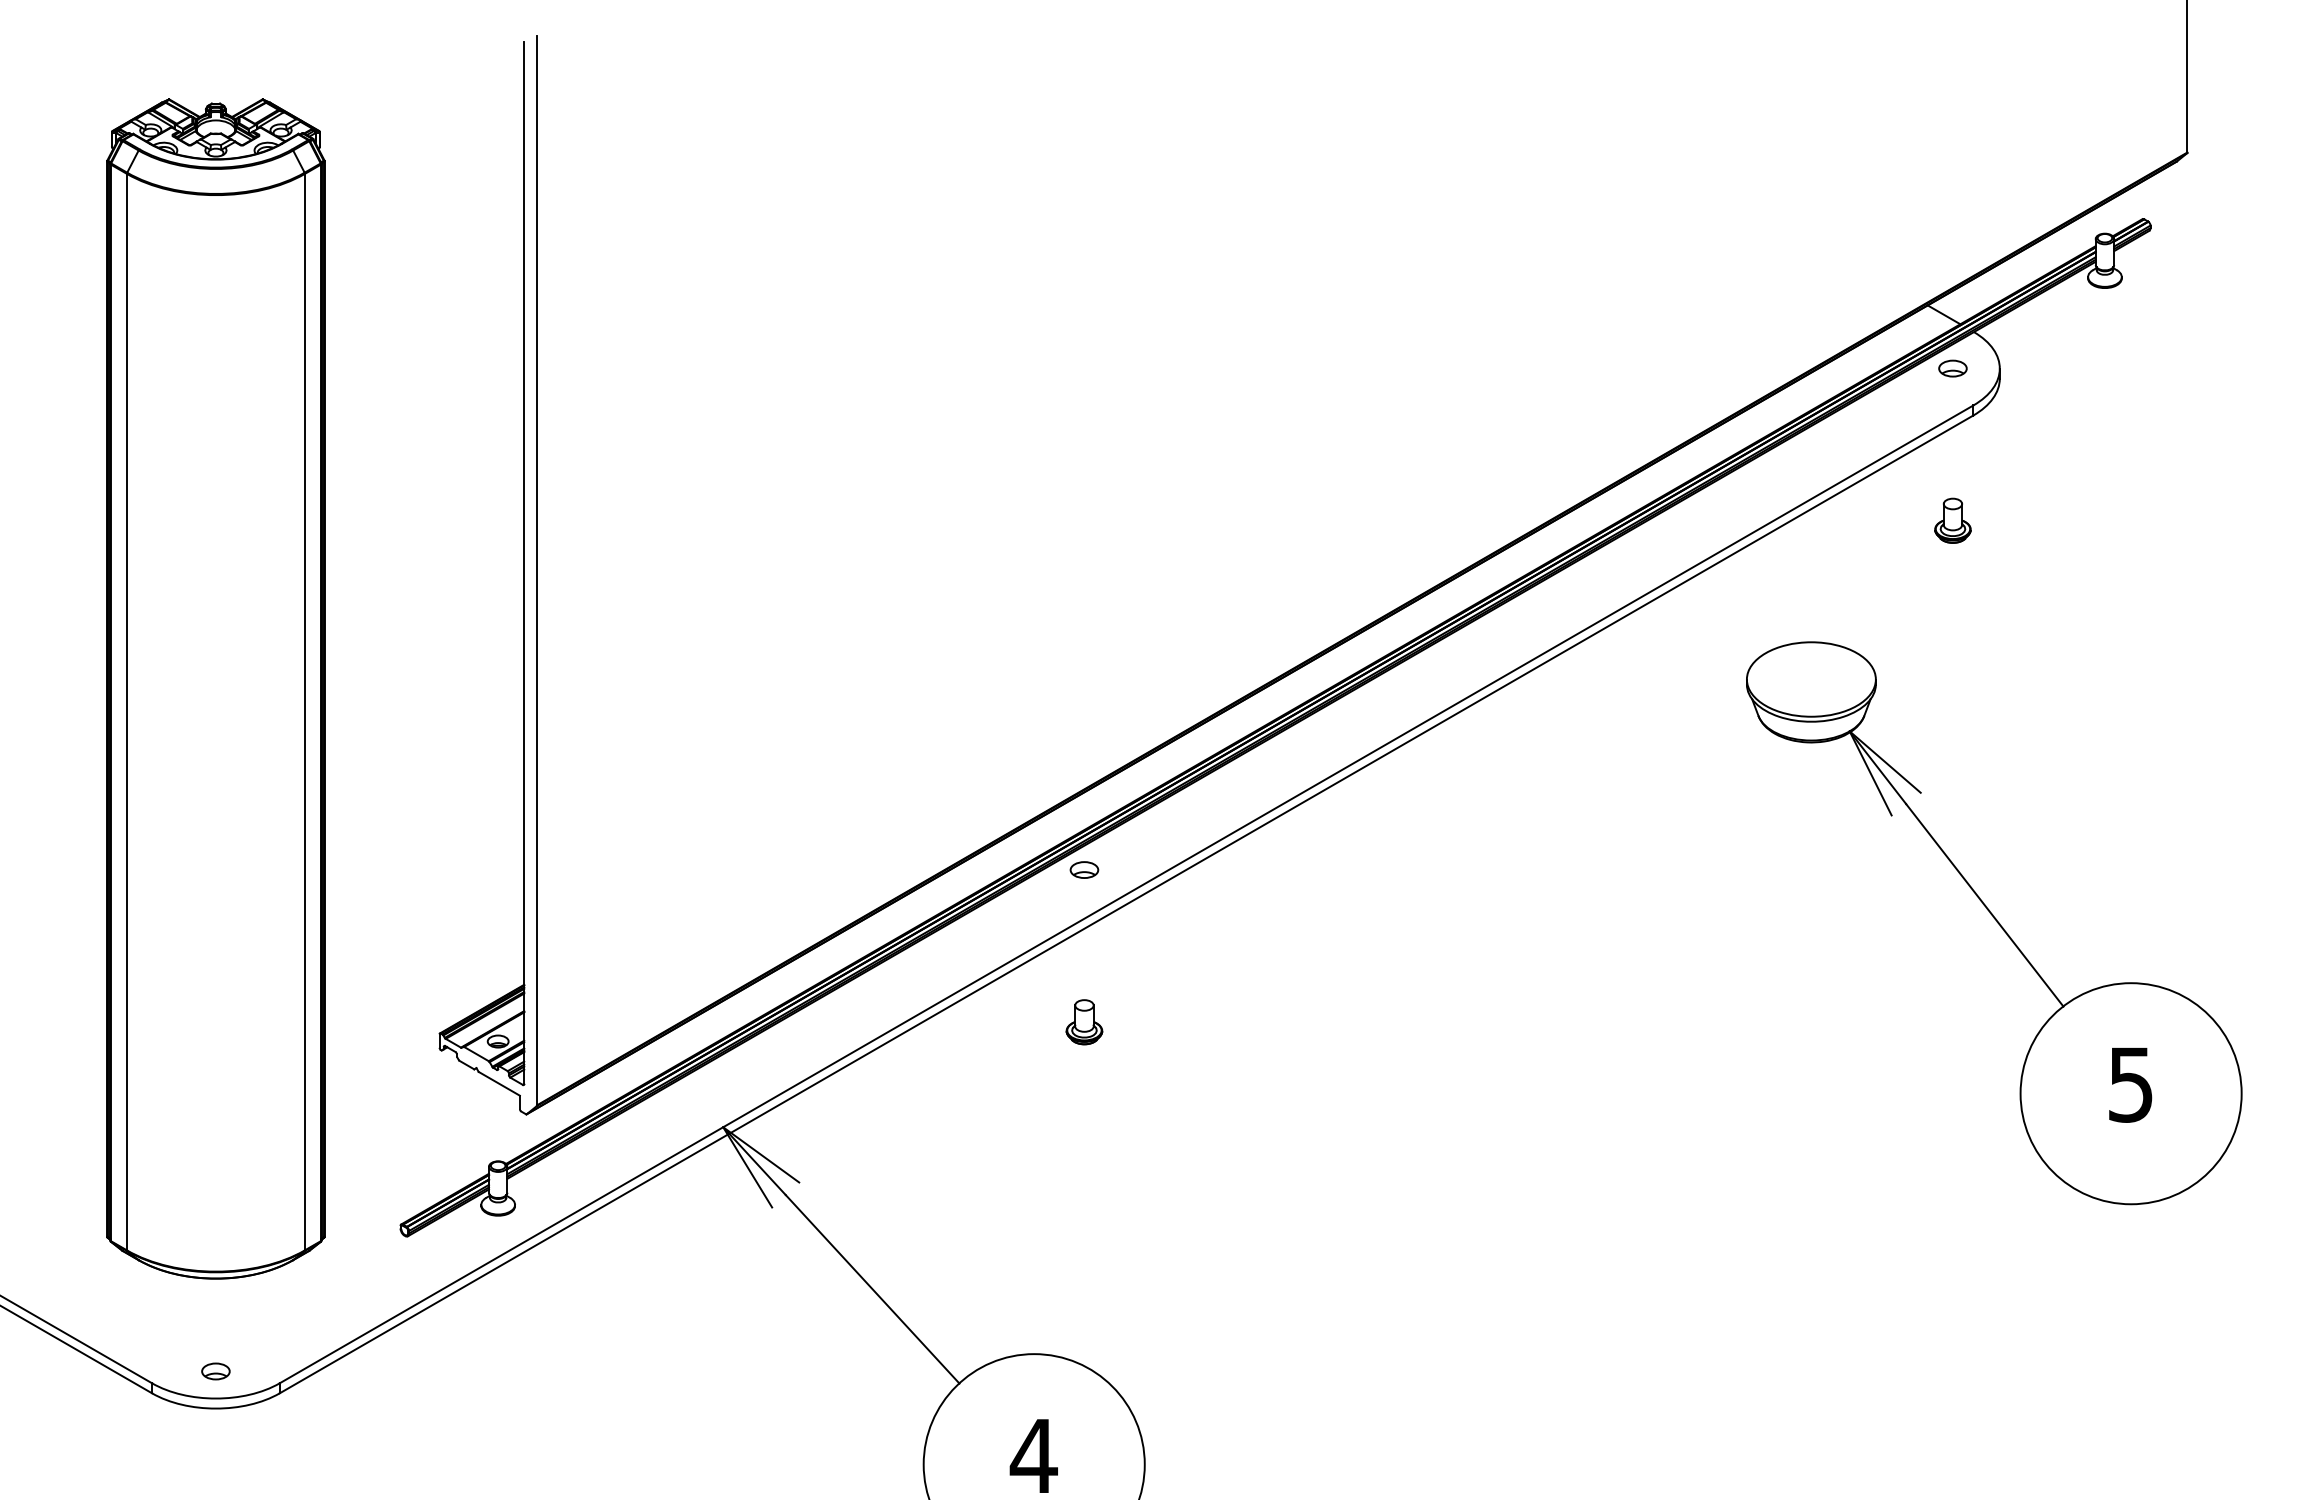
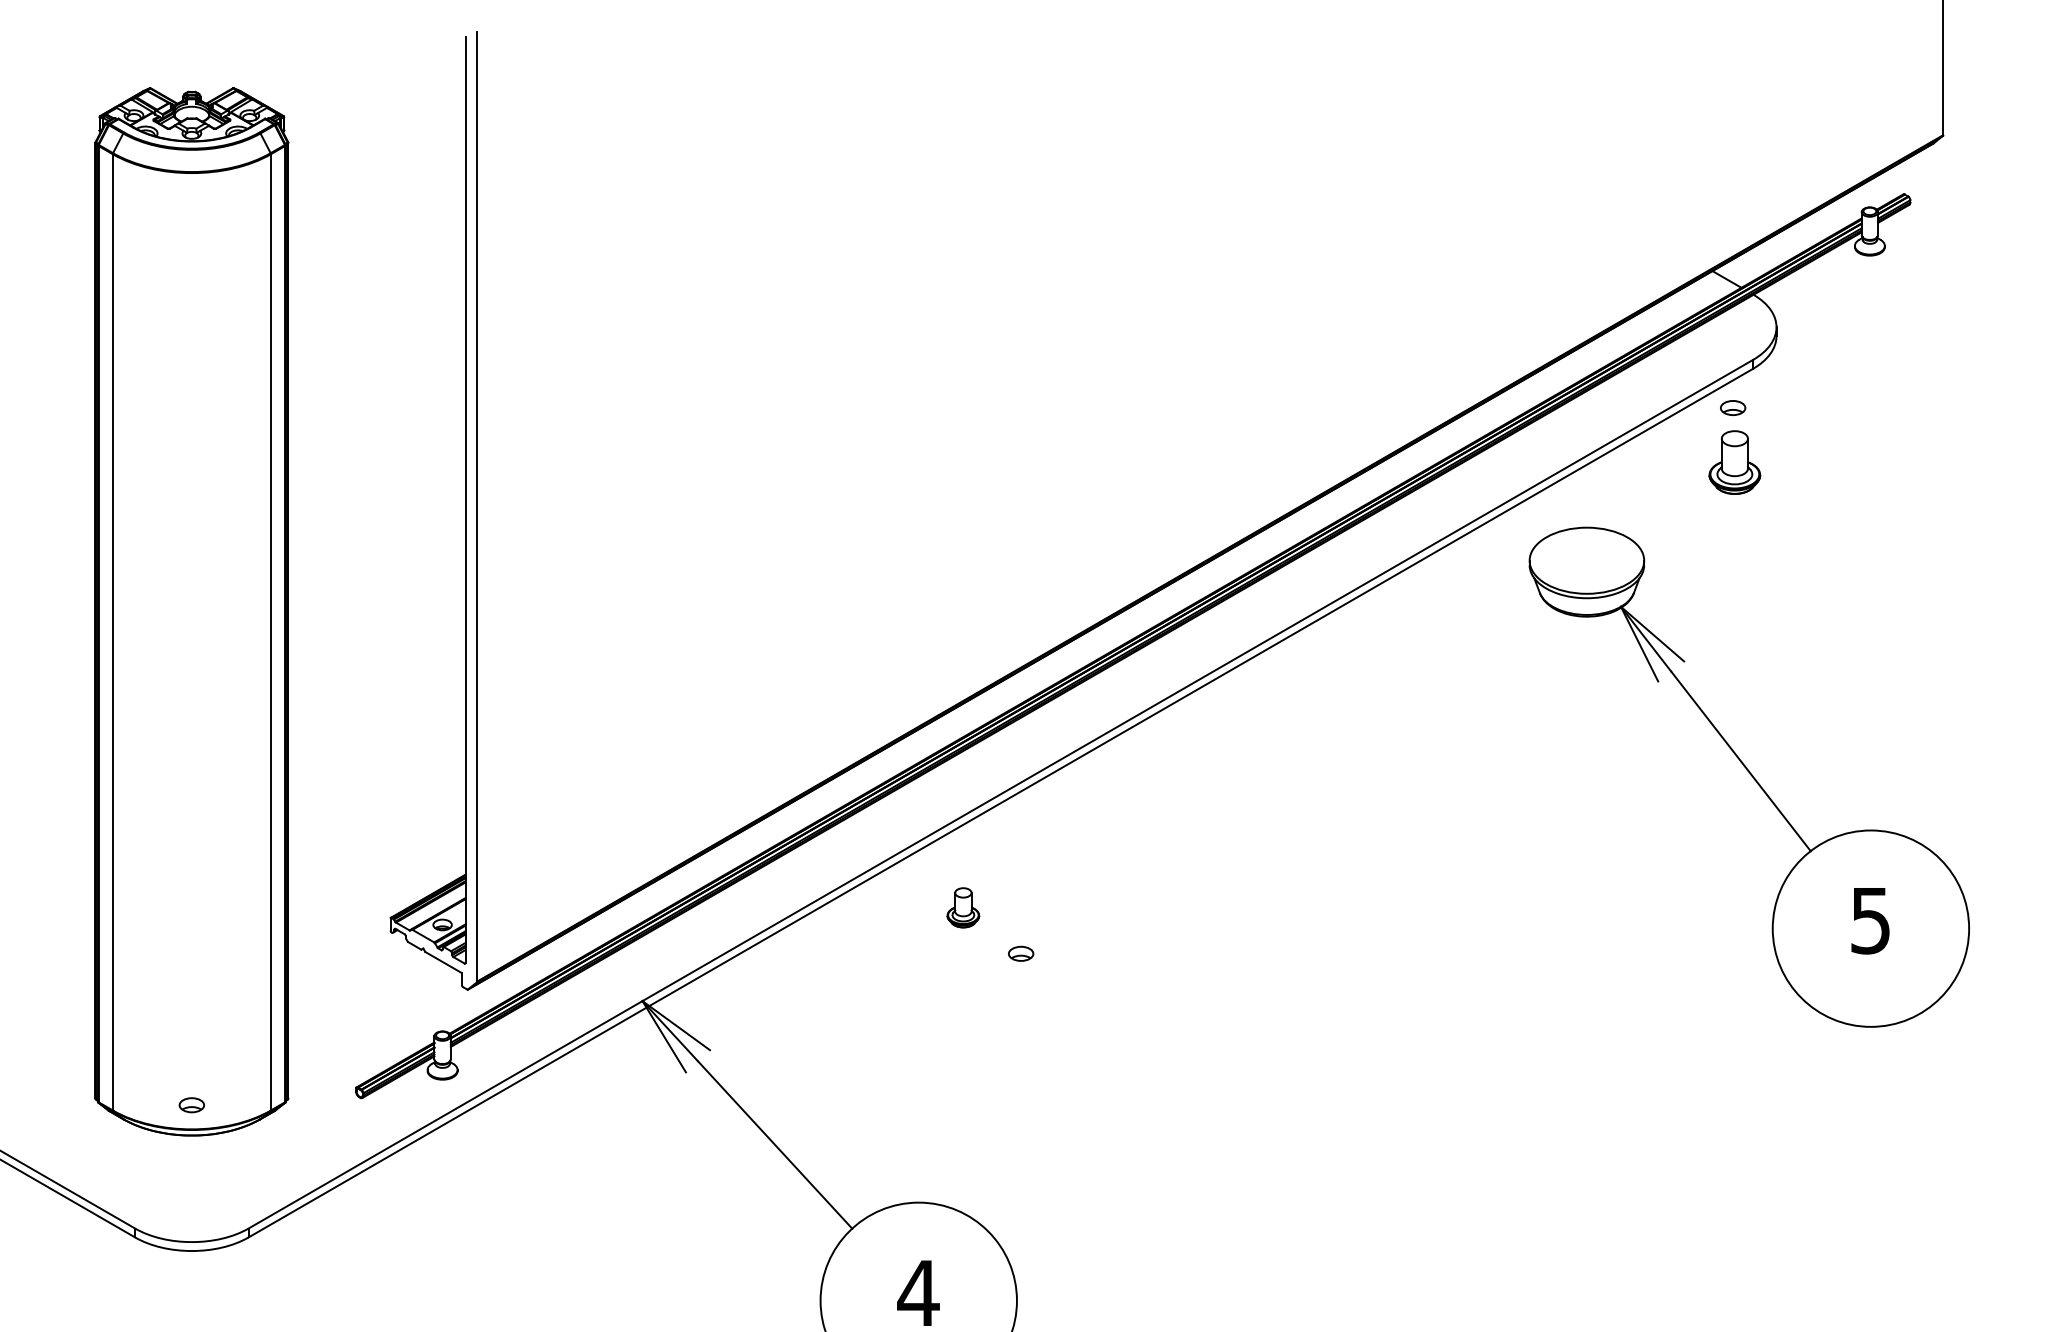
part: (1952, 368) -> (1732, 407), moved
part: (1952, 520) -> (1734, 462), size x1.6
part: (1084, 869) -> (1021, 953), moved
part: (1994, 923) -> (1749, 777), moved
part: (215, 1371) -> (191, 1105), moved

